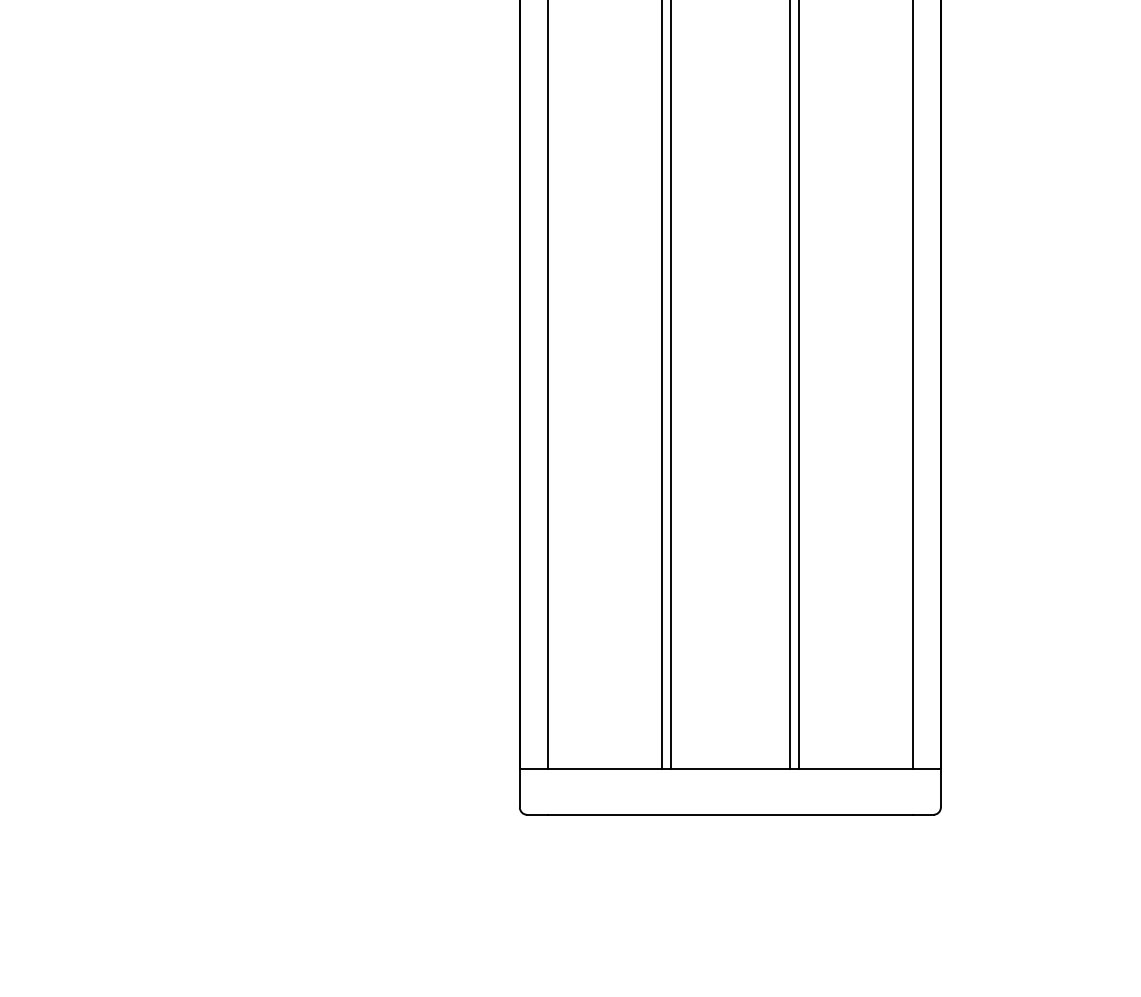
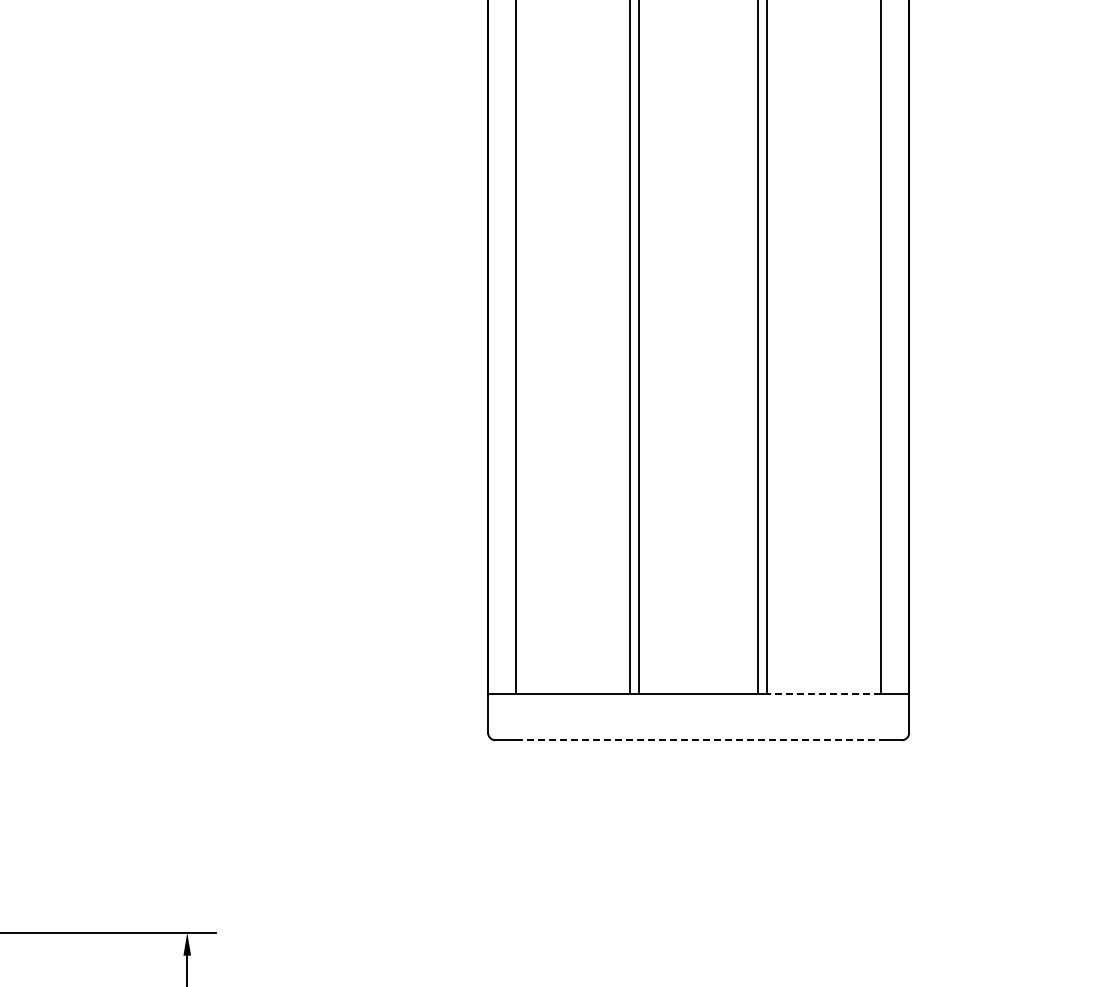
line: (855, 768) -> (823, 693), solid -> dashed
line: (730, 814) -> (698, 739), solid -> dashed

